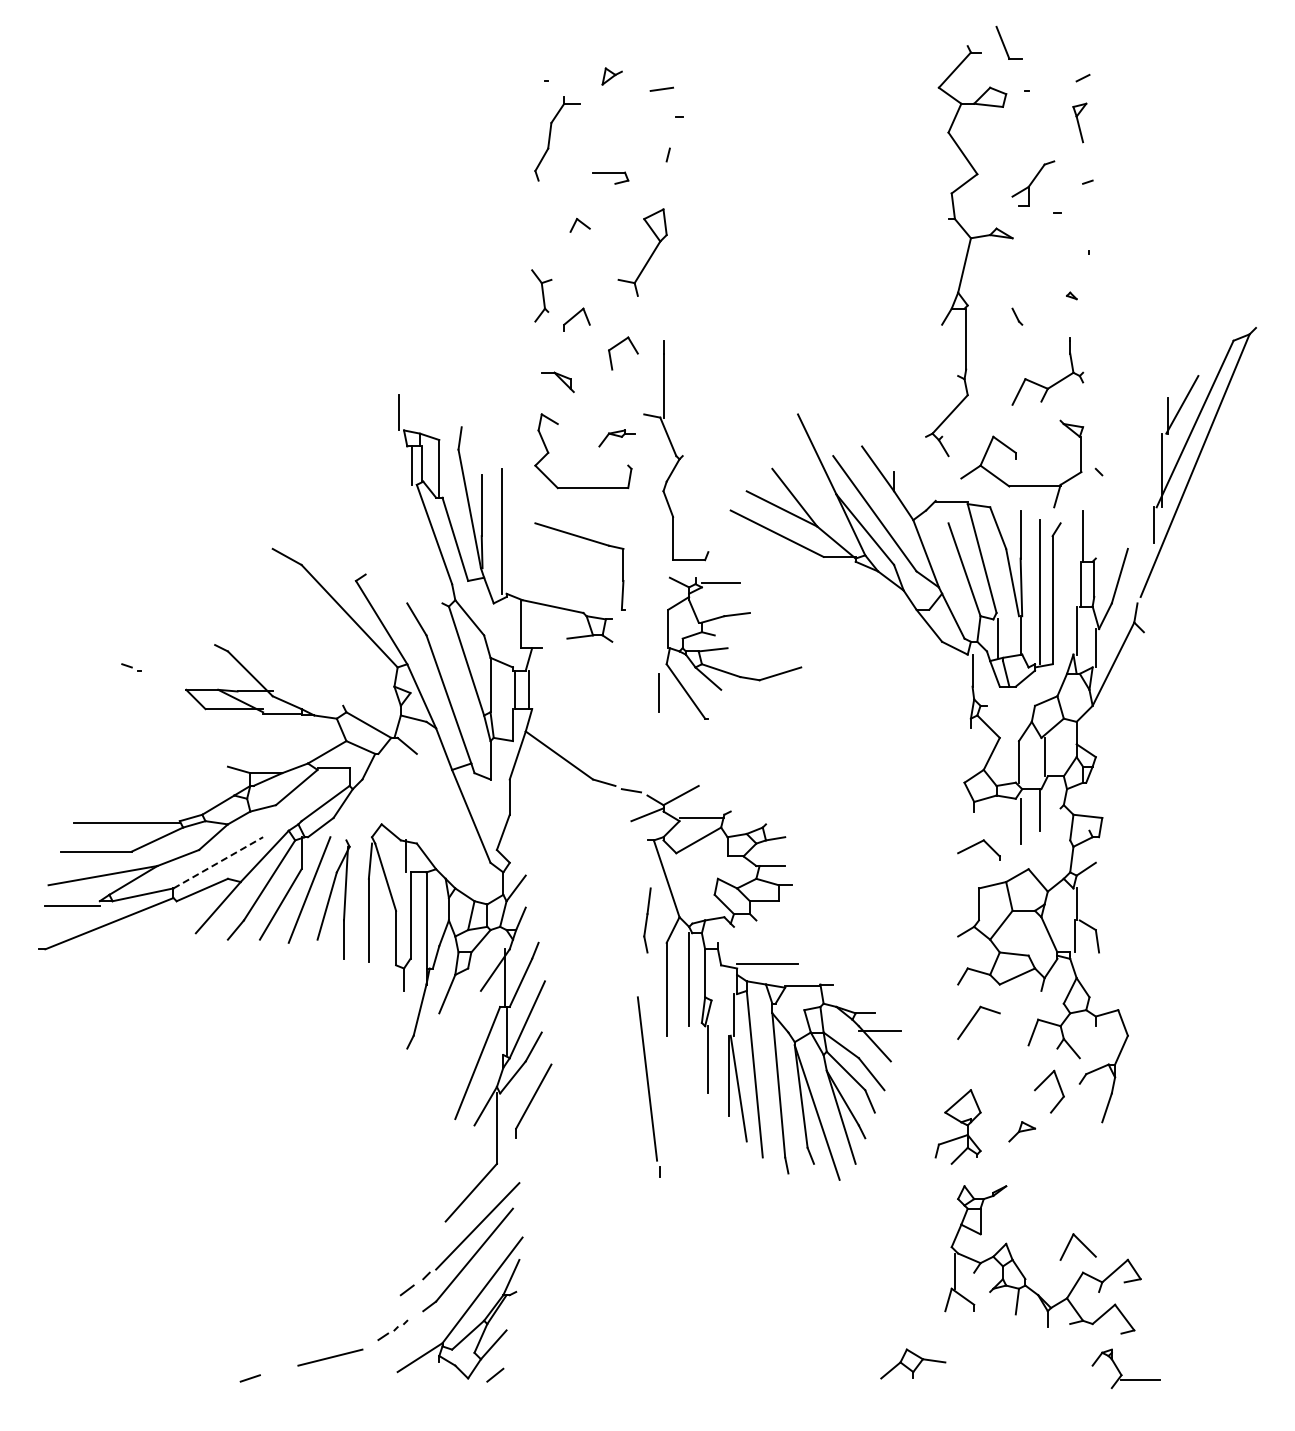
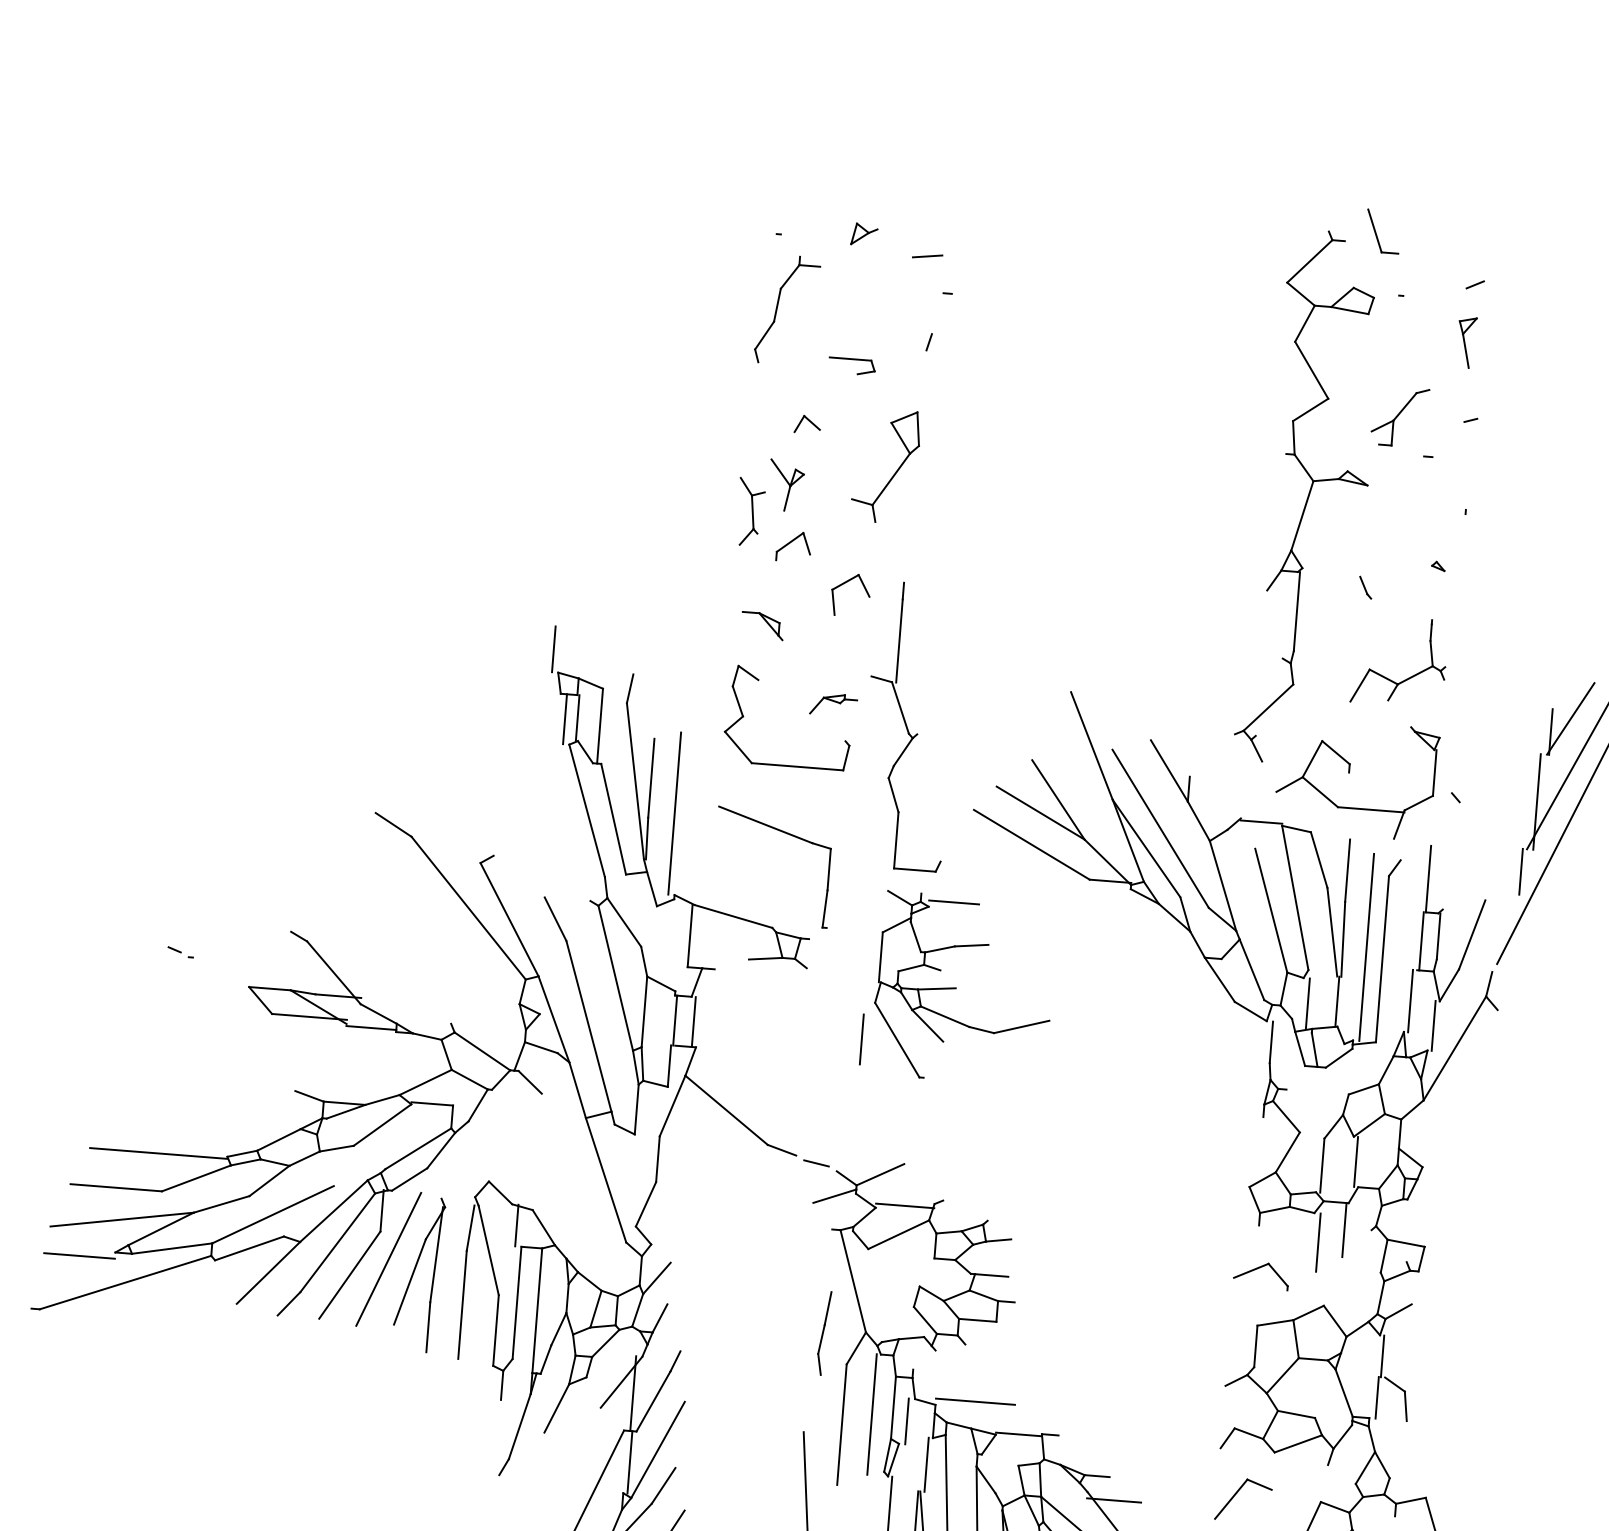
part: (567, 273) -> (786, 485), added
line: (218, 862) -> (273, 1214), dashed -> solid
line: (716, 982) -> (907, 1420), added

